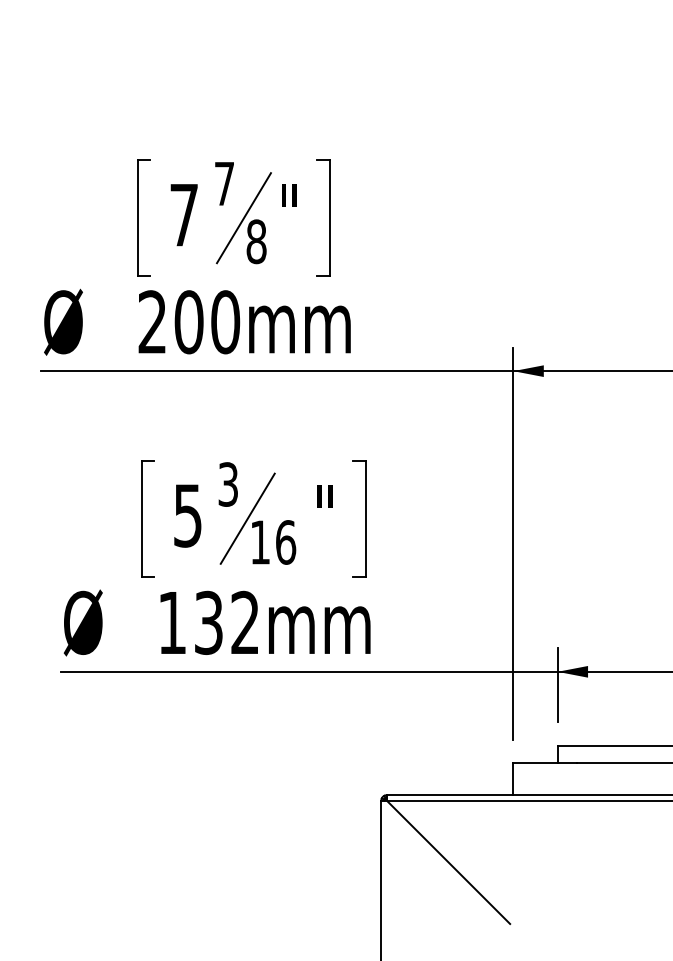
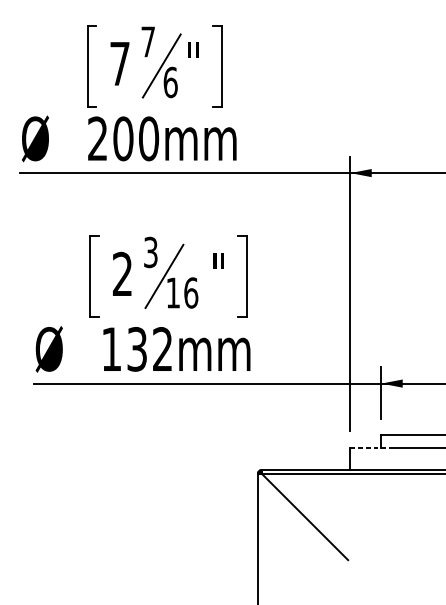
text: (256, 241) -> (170, 82), 8 -> 6
text: (187, 515) -> (122, 274), 5 -> 2
line: (545, 763) -> (372, 447), solid -> dashed

